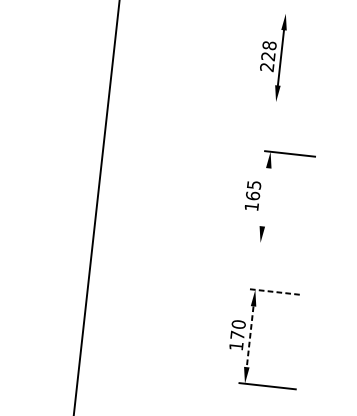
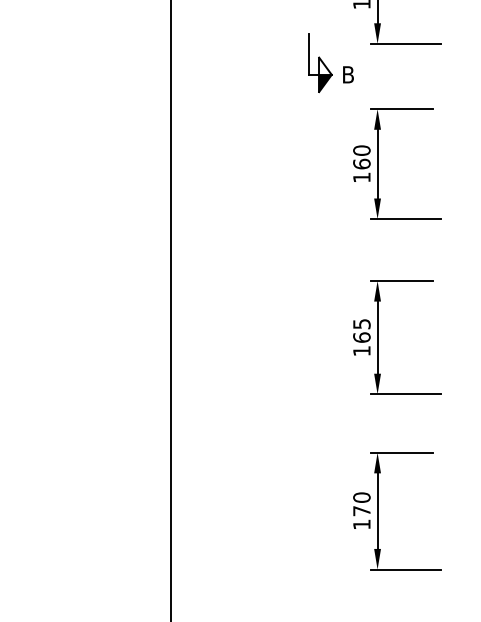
line: (305, 16) -> (401, 109), added
text: (268, 55) -> (361, 163), 228 -> 160
line: (298, 104) -> (405, 219), added
line: (265, 197) -> (377, 337), added
line: (282, 245) -> (405, 394), added
line: (274, 291) -> (401, 452), dashed -> solid
line: (250, 337) -> (377, 511), dashed -> solid

